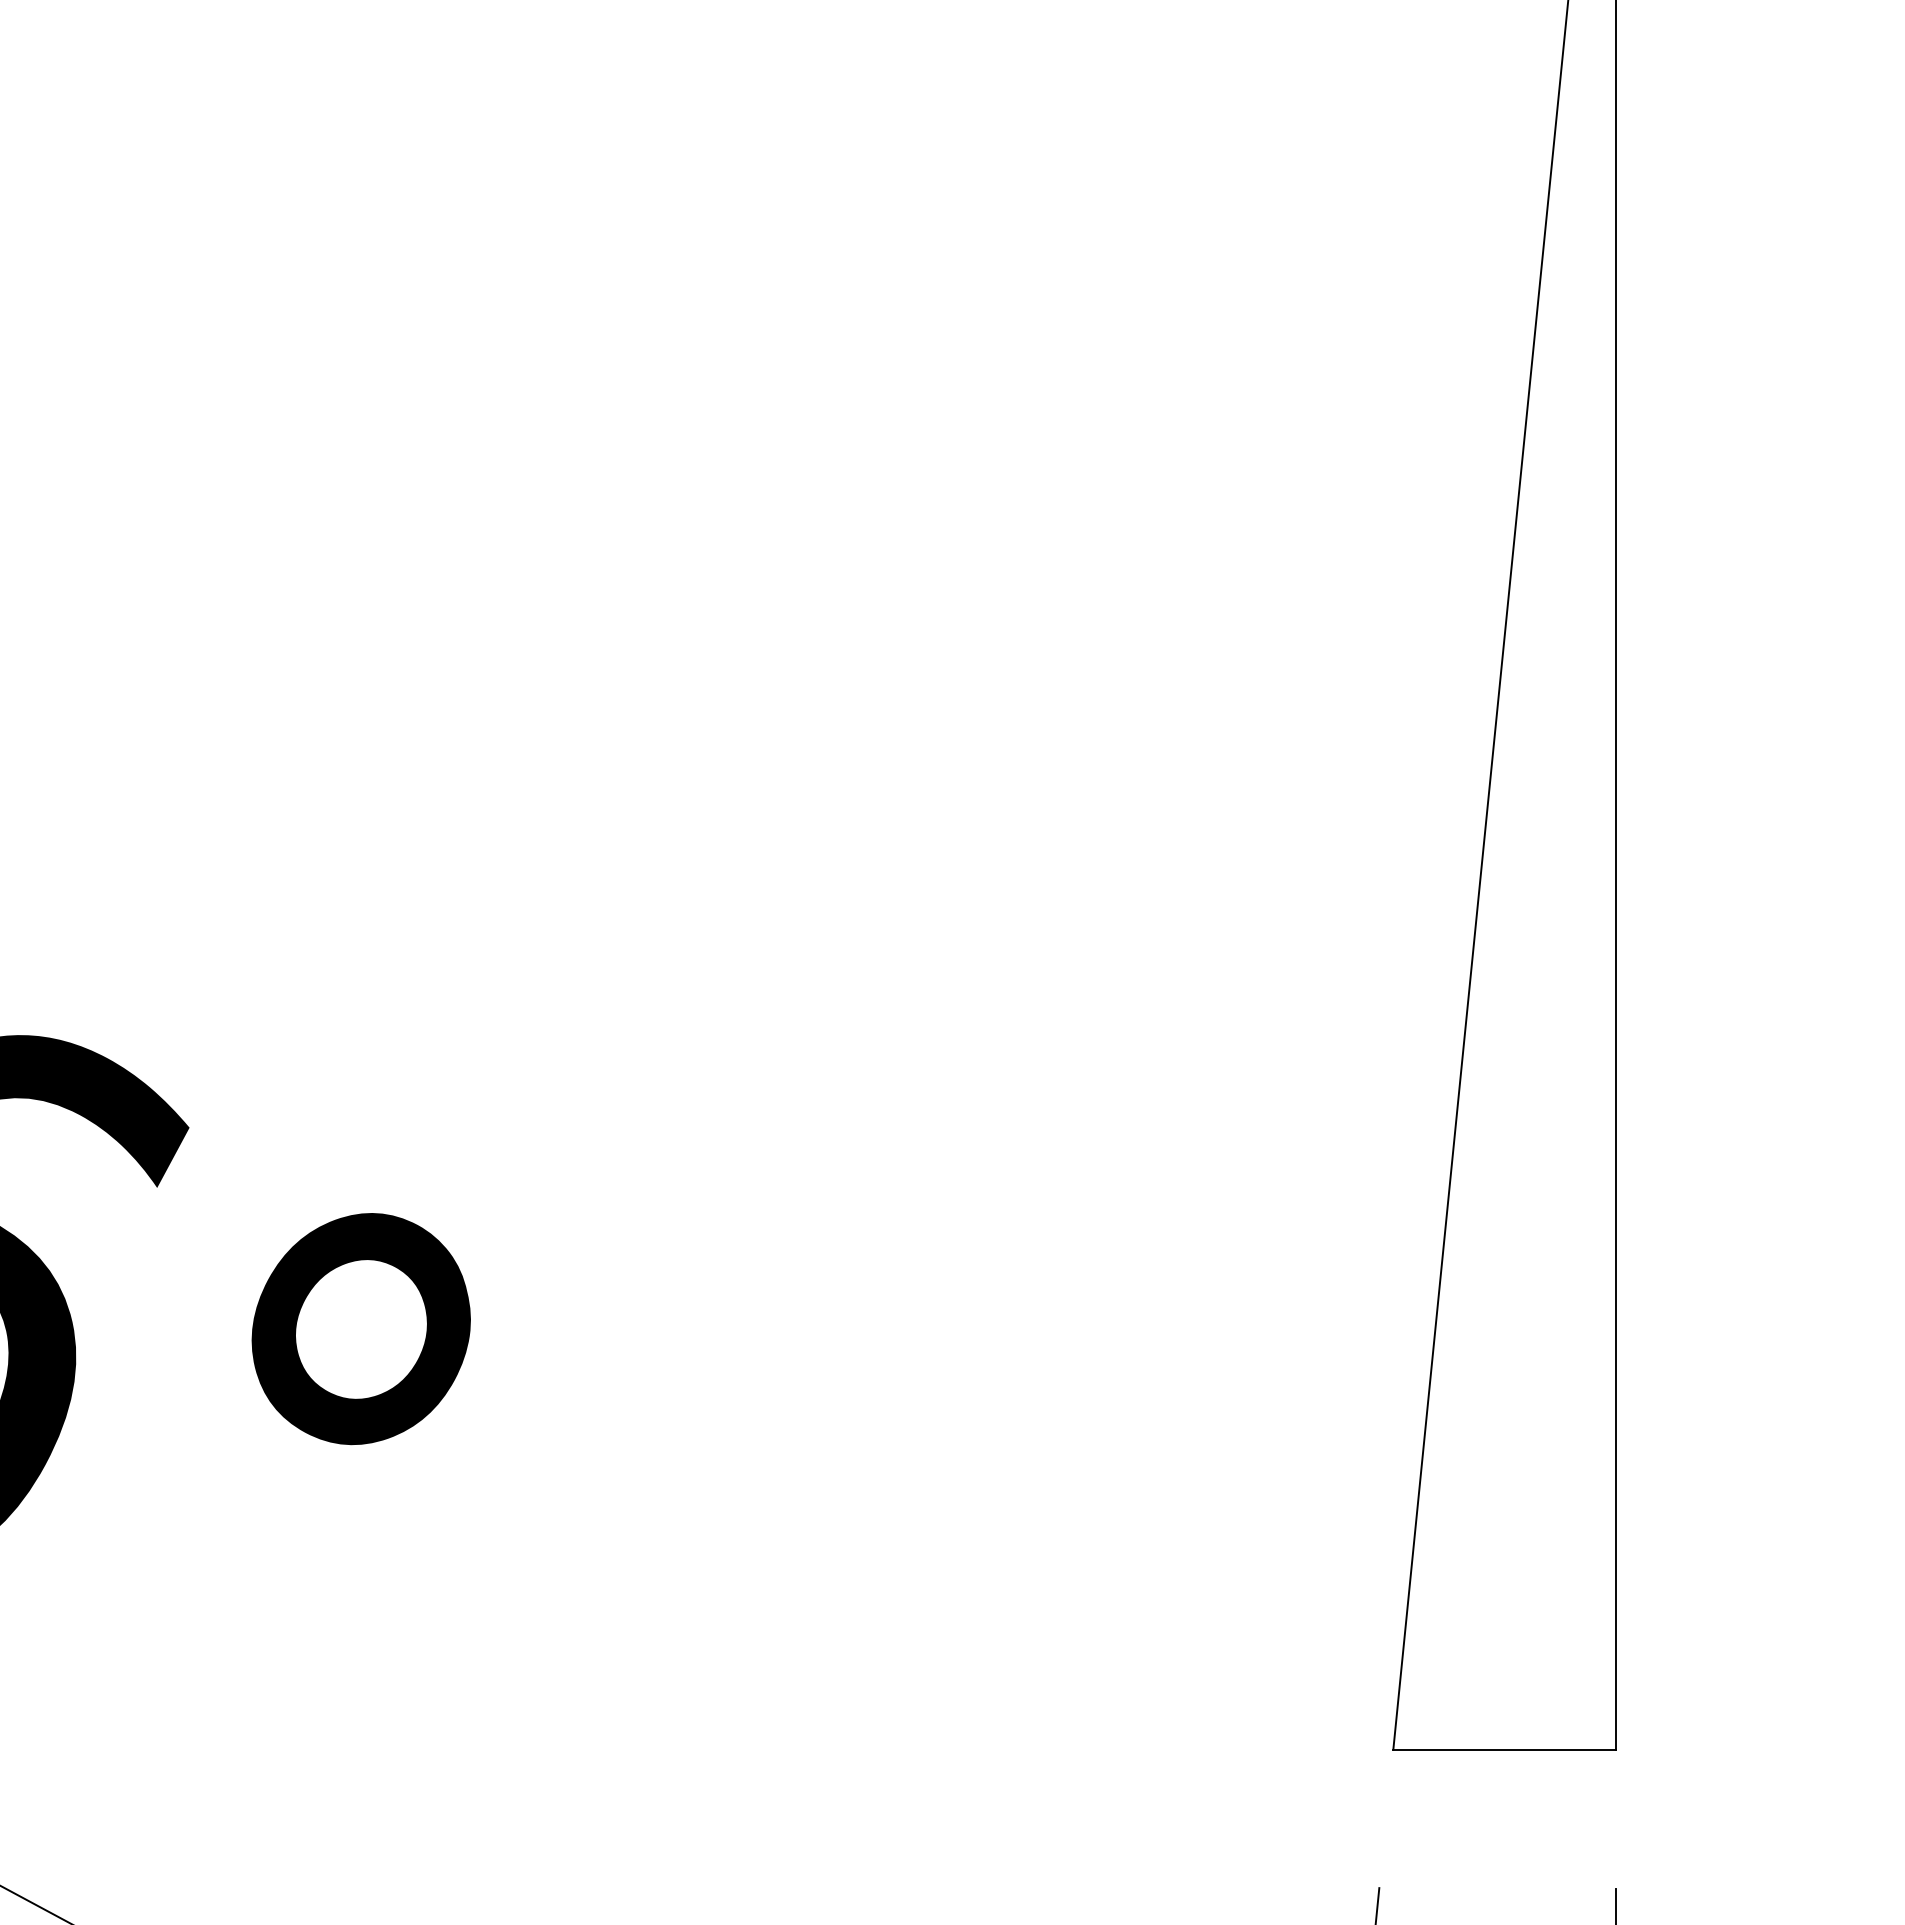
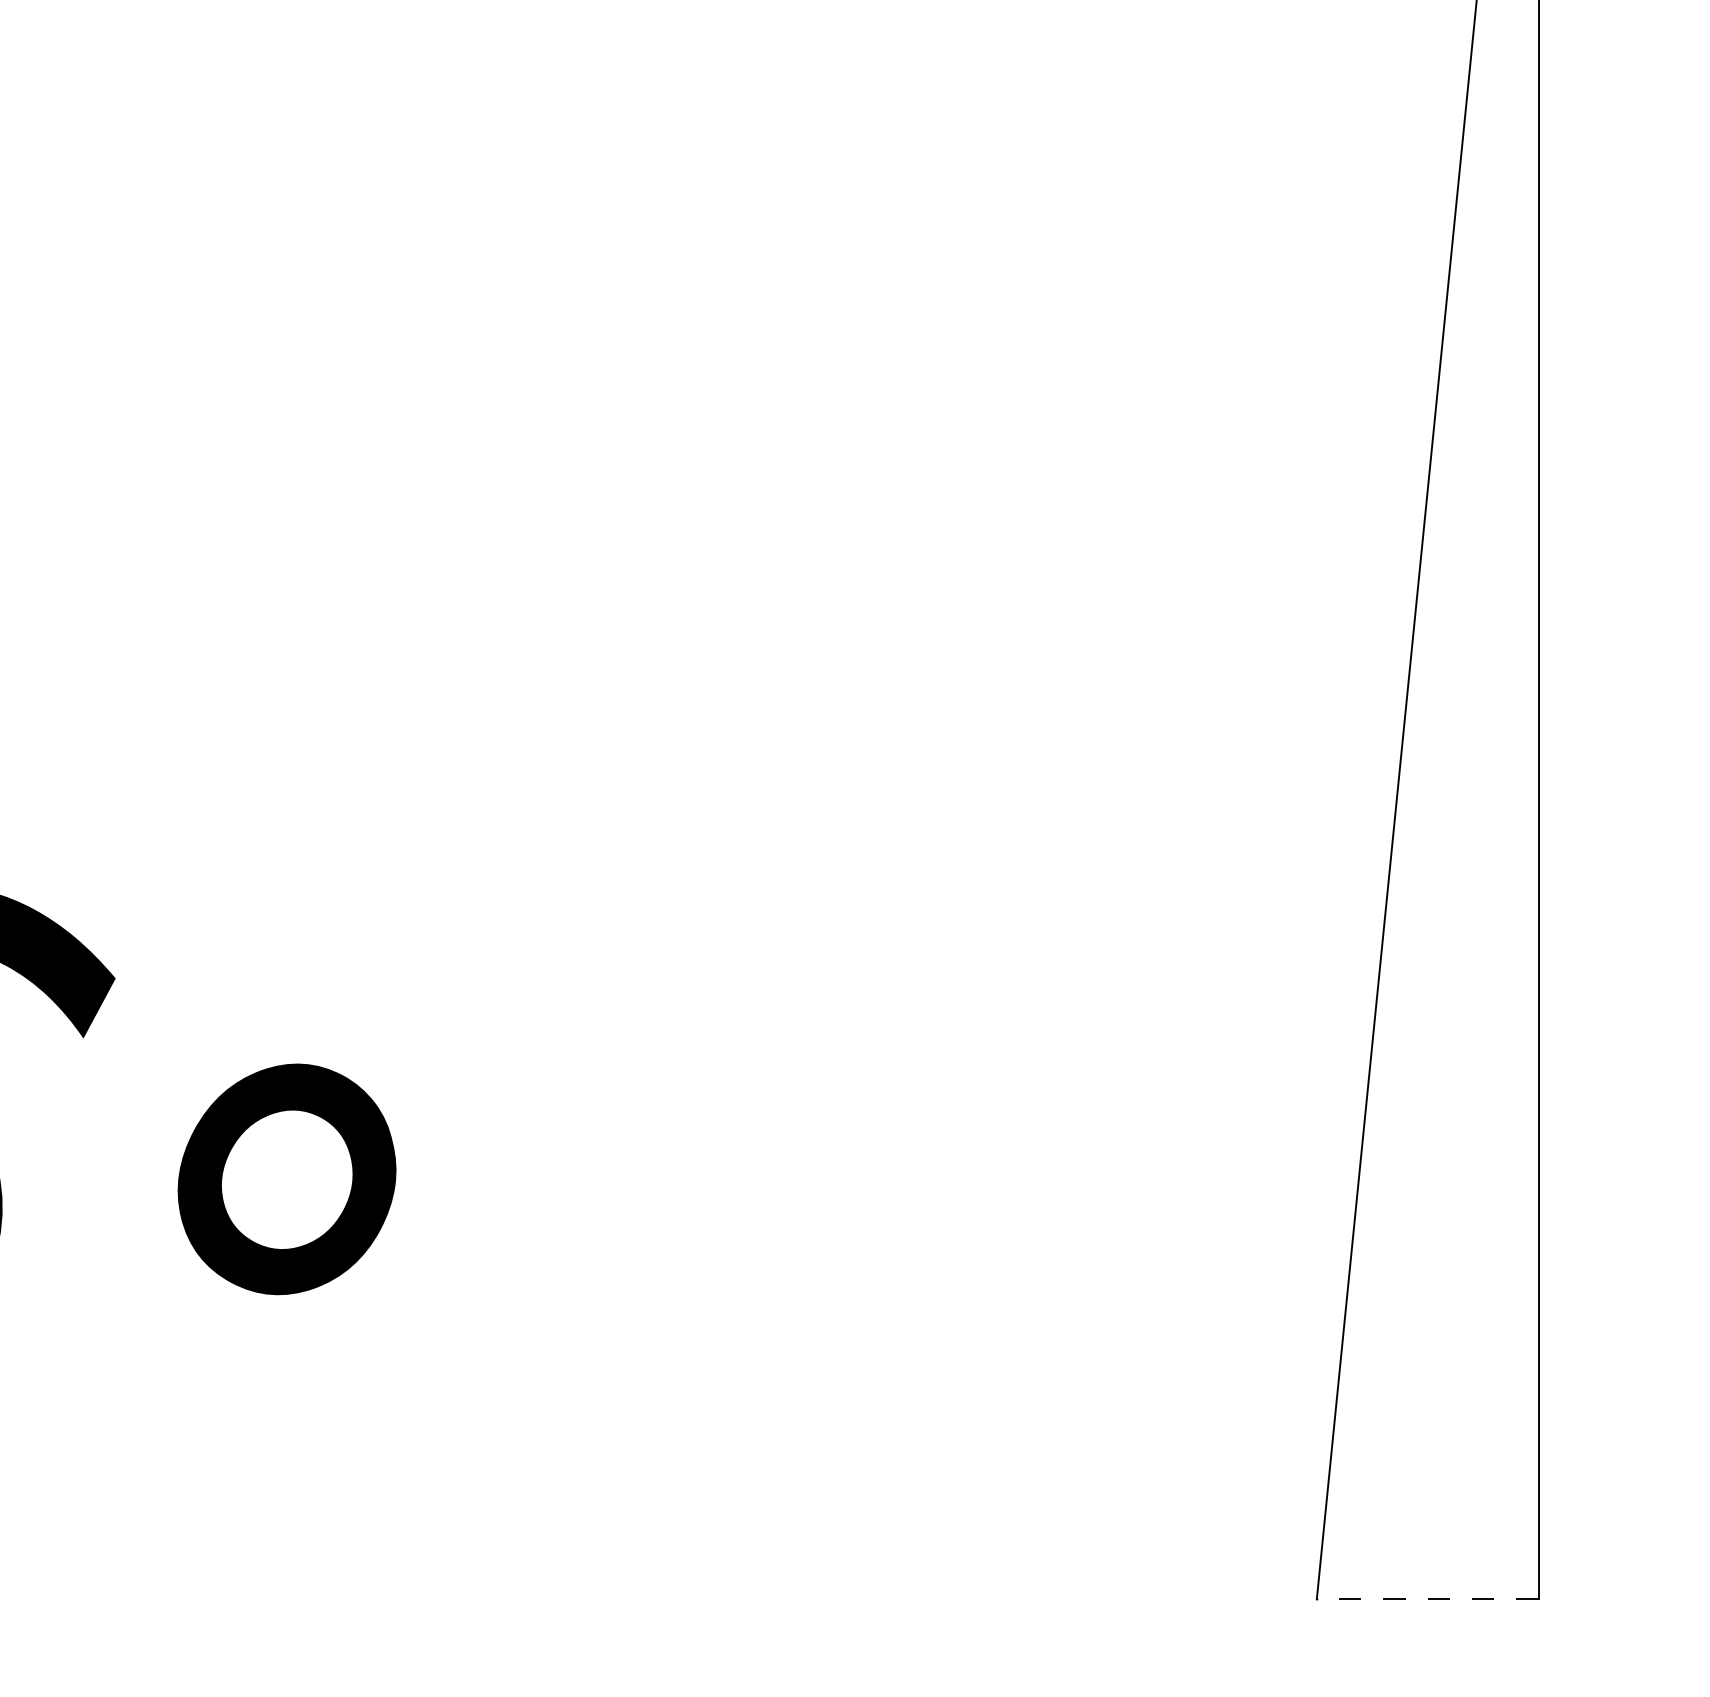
line: (1503, 1749) -> (1426, 1598), solid -> dashed

